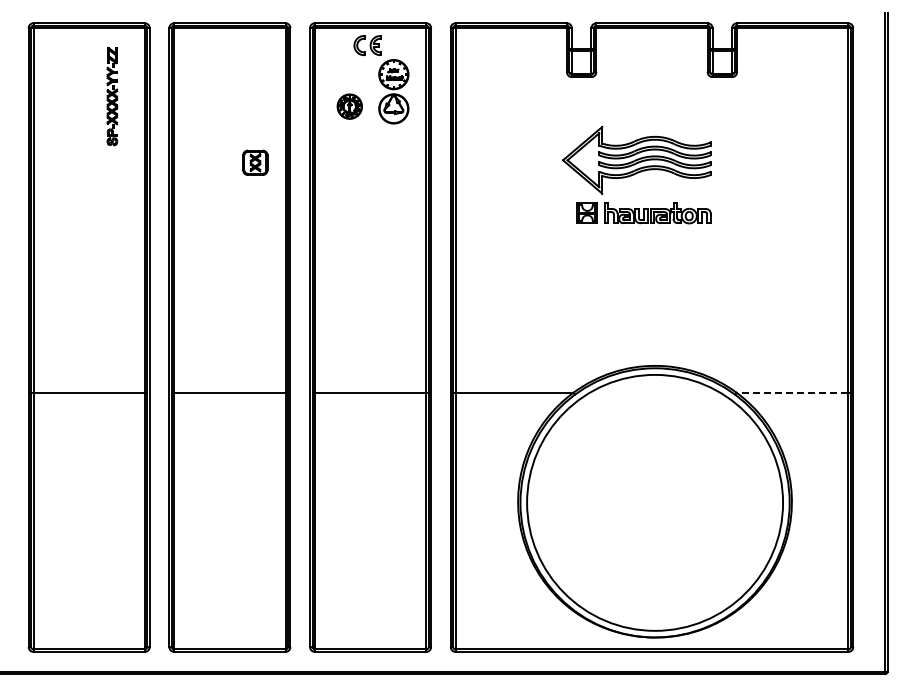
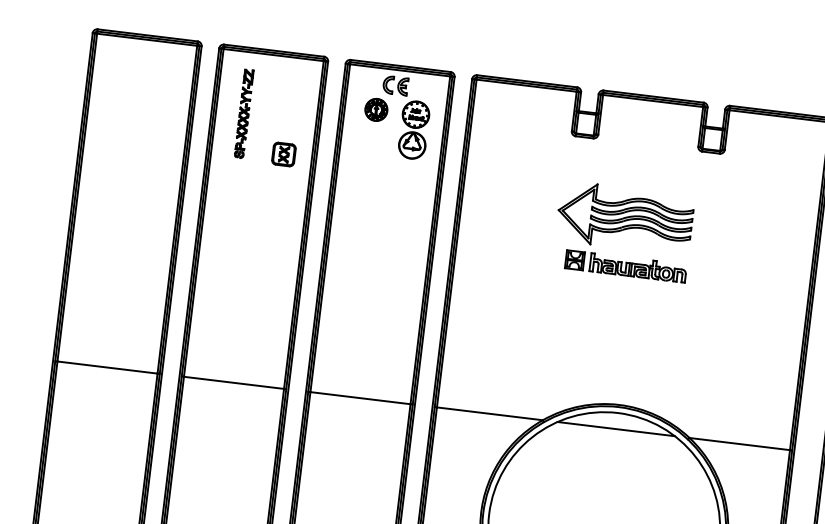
part: (112, 96) -> (244, 113), moved
part: (349, 106) -> (376, 109), moved
part: (255, 162) -> (284, 154), moved
line: (654, 392) -> (615, 428), added
line: (792, 392) -> (739, 443), dashed -> solid

